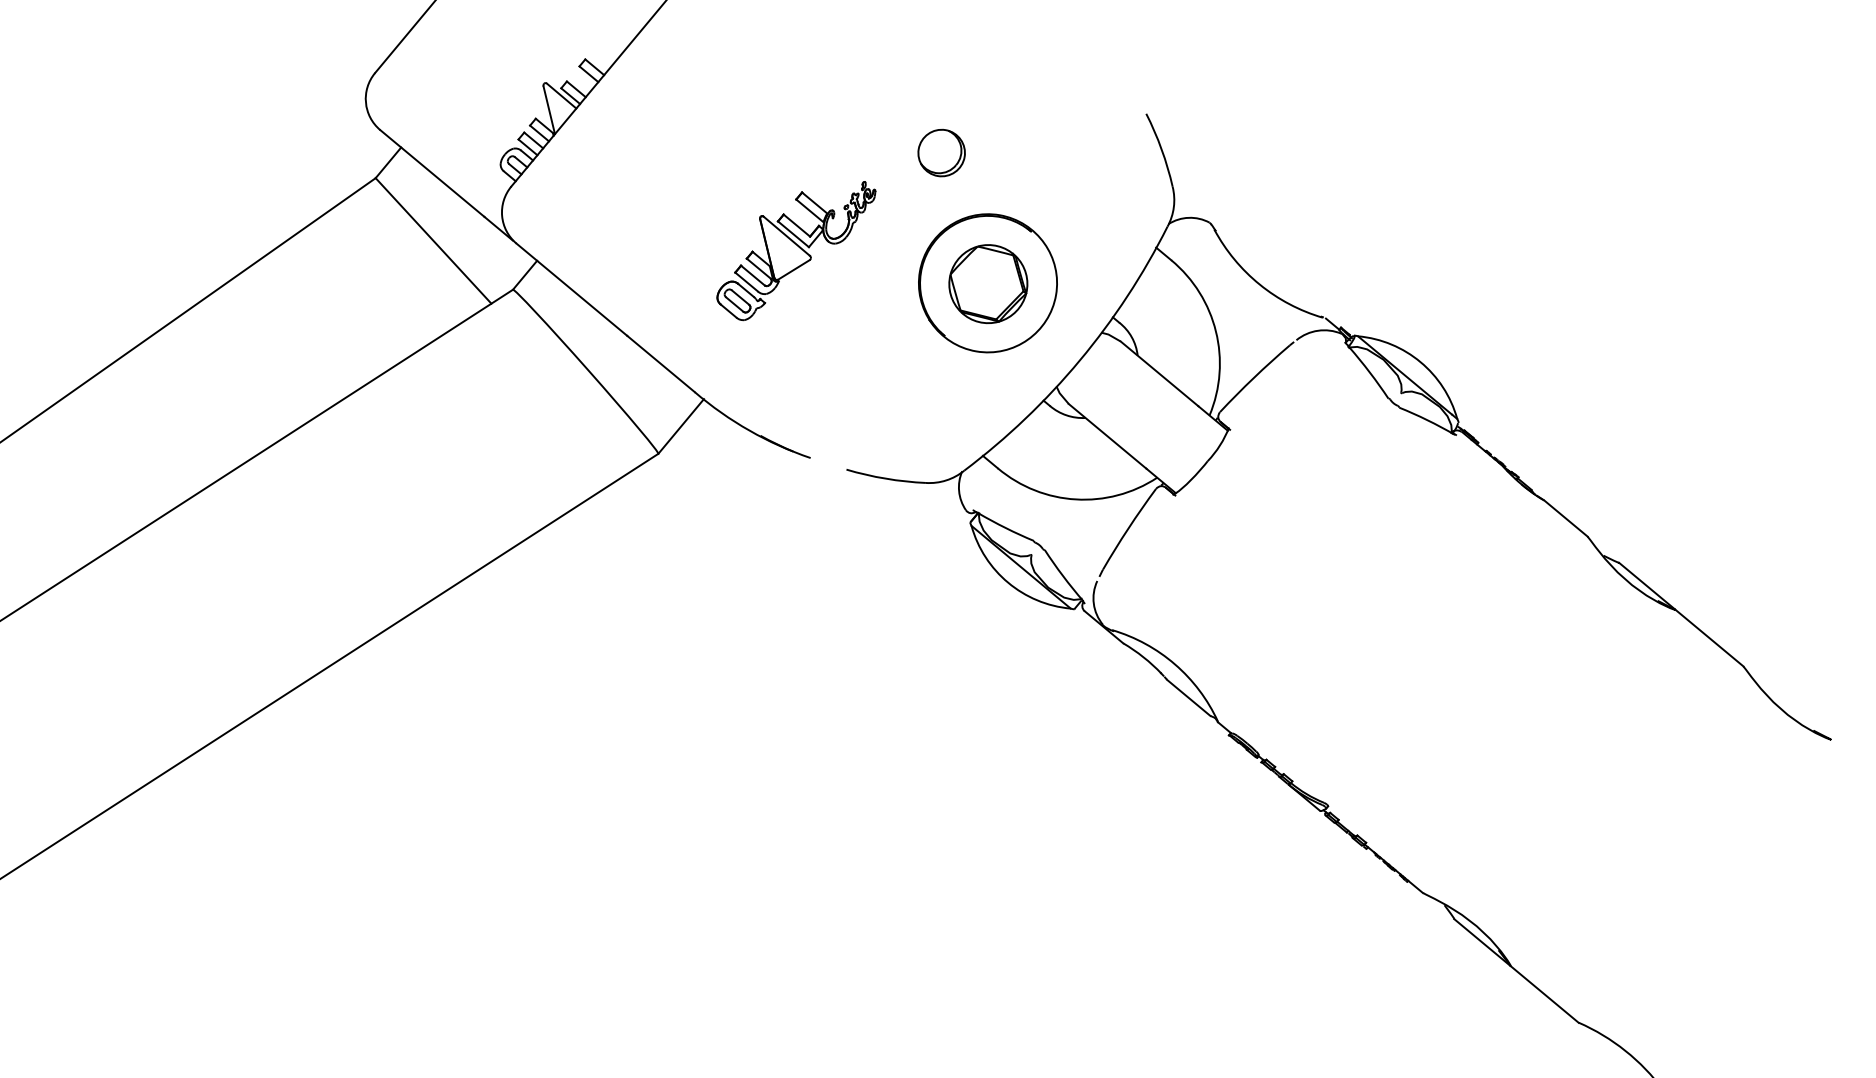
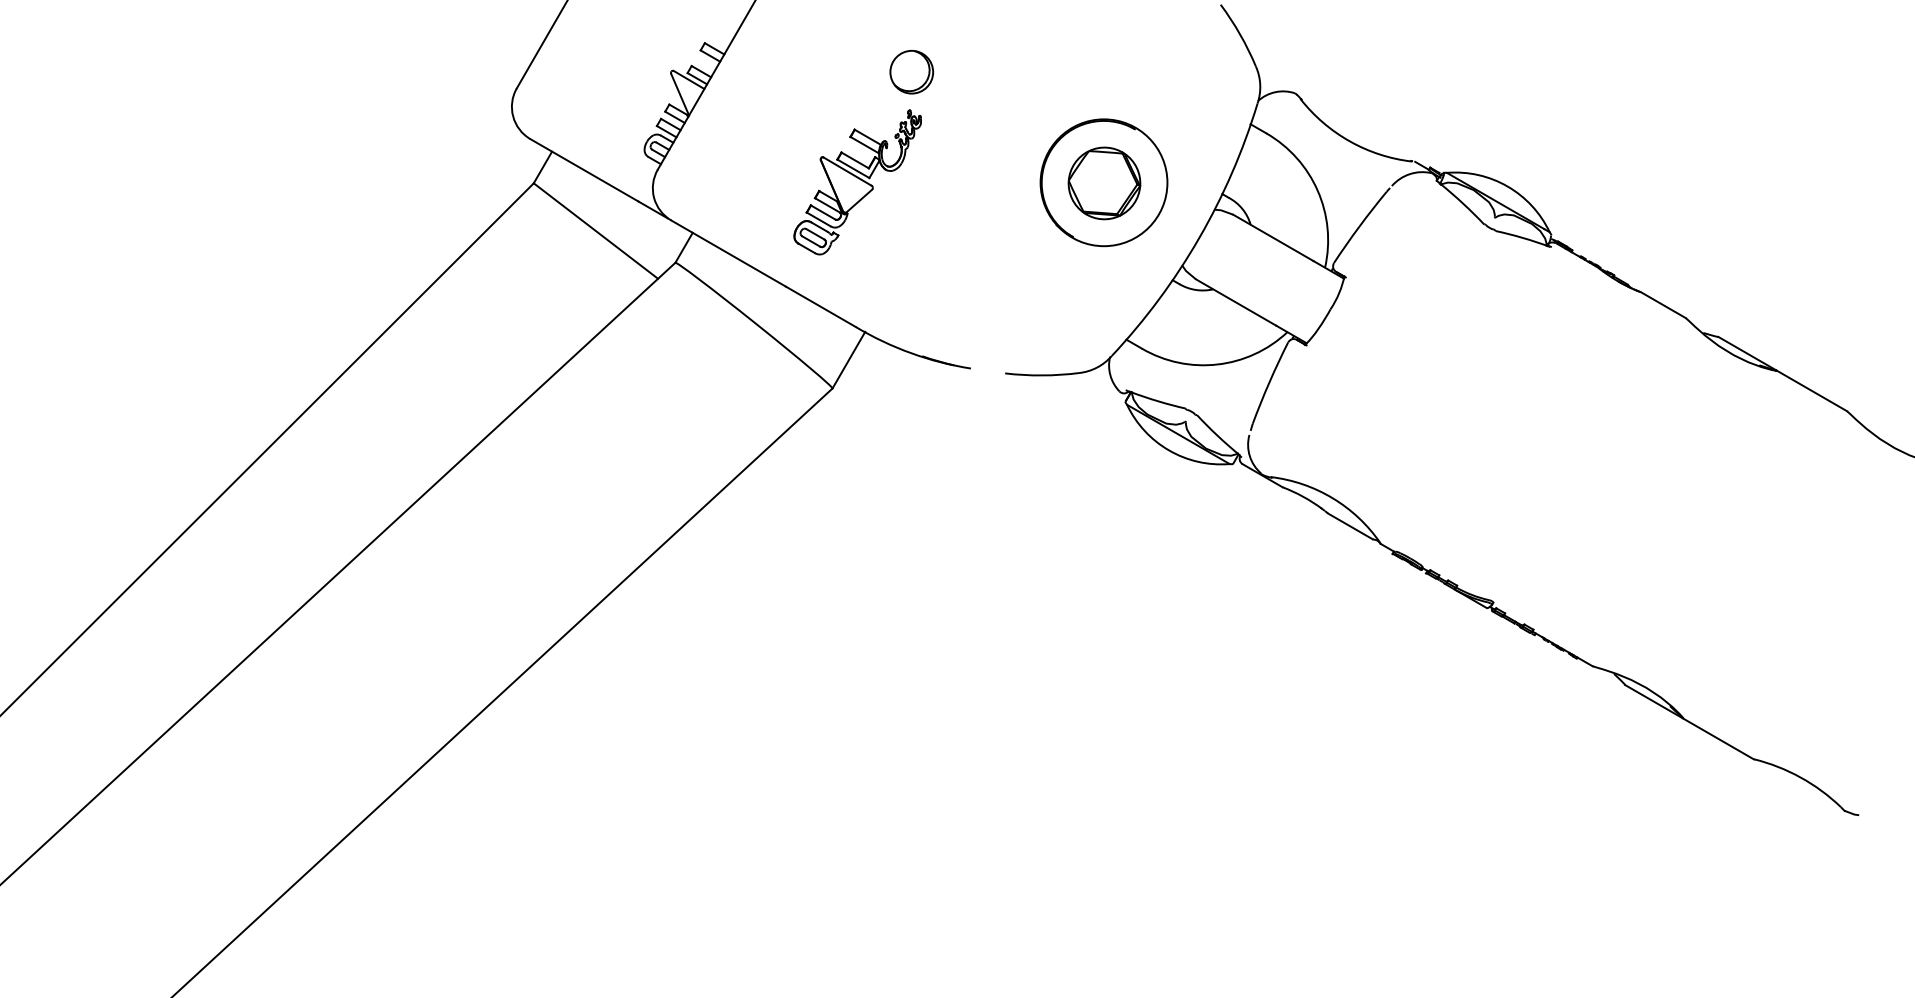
part: (941, 153) -> (911, 72), moved
part: (795, 249) -> (857, 182), moved

